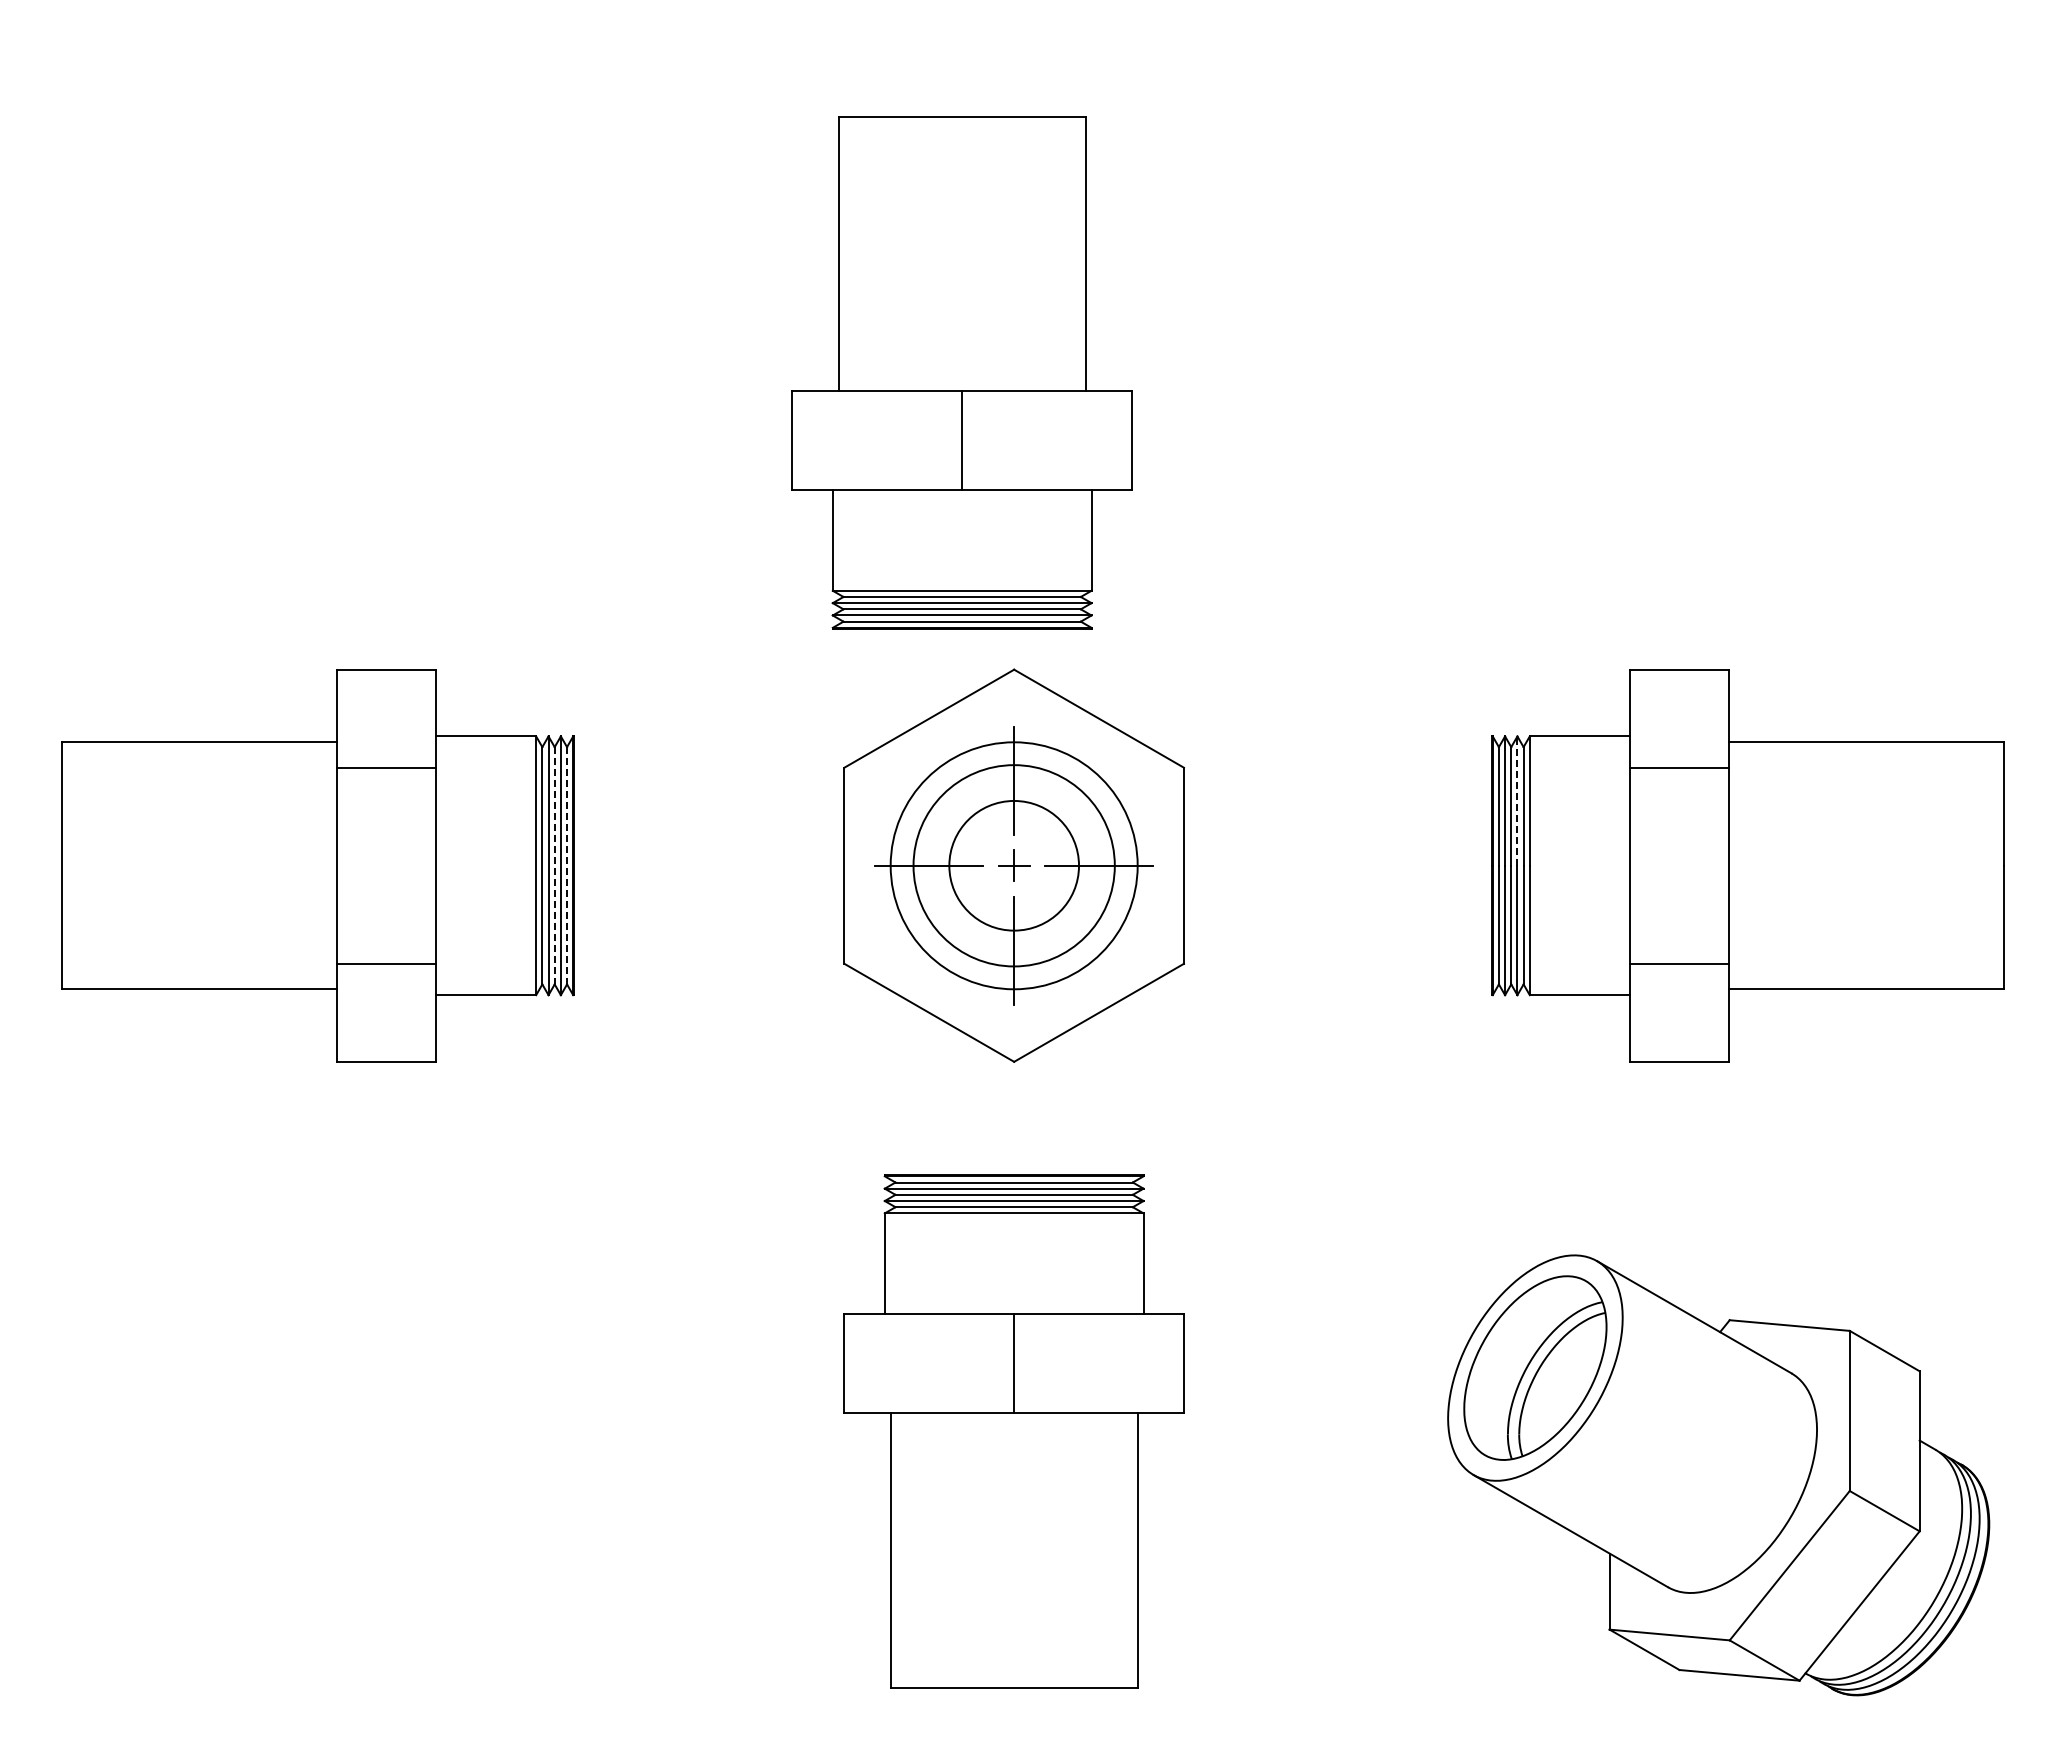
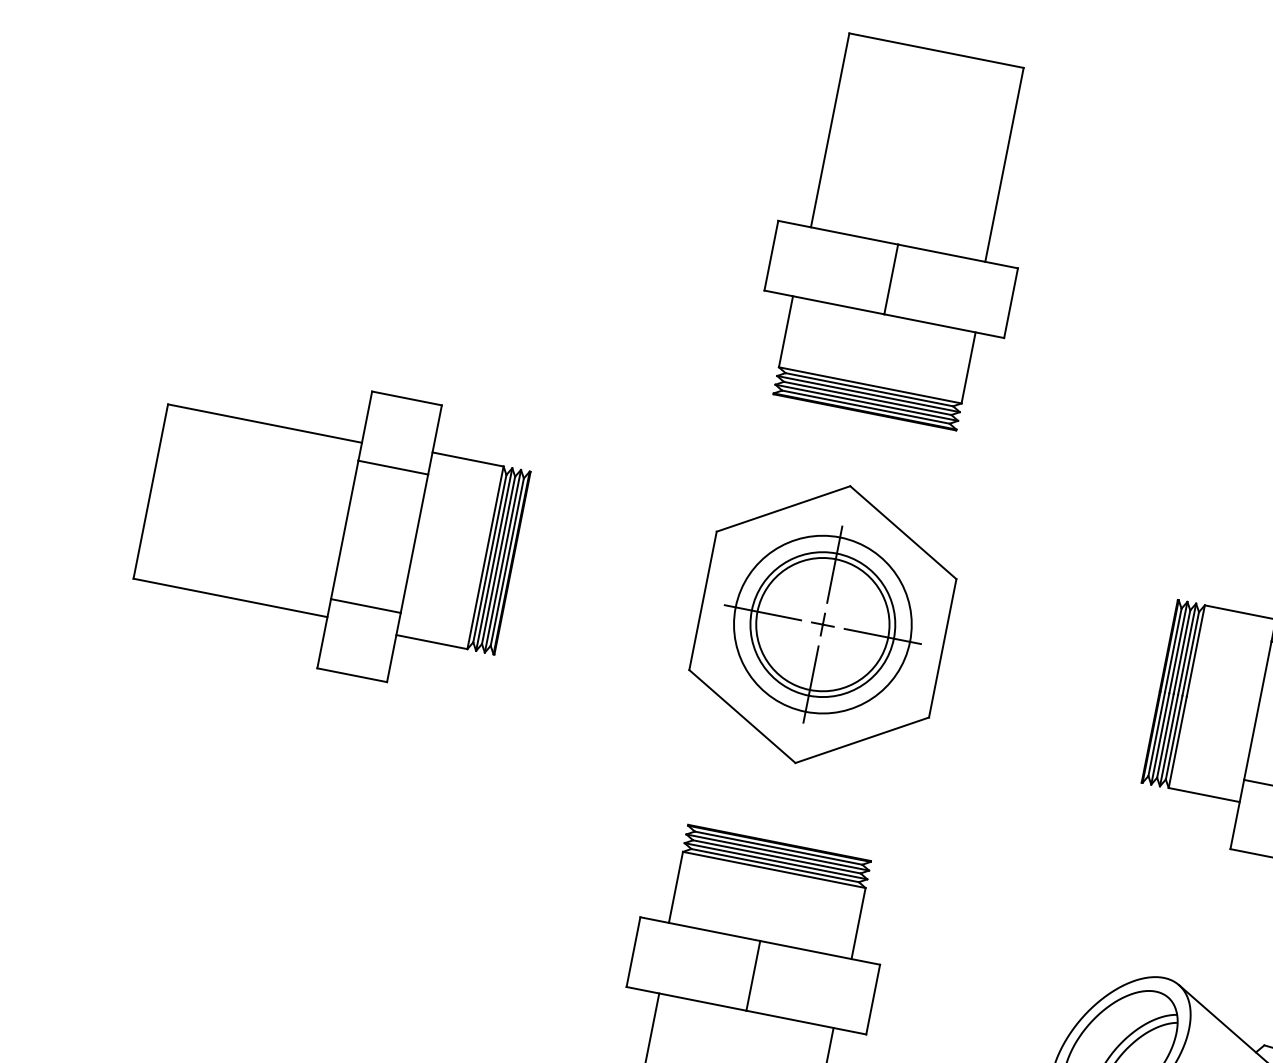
part: (961, 372) -> (900, 231), moved
line: (1517, 801) -> (1187, 649), dashed -> solid
line: (554, 865) -> (498, 560), dashed -> solid
line: (567, 865) -> (507, 561), dashed -> solid
circle: (1013, 865) -> (822, 624), size x1.43

